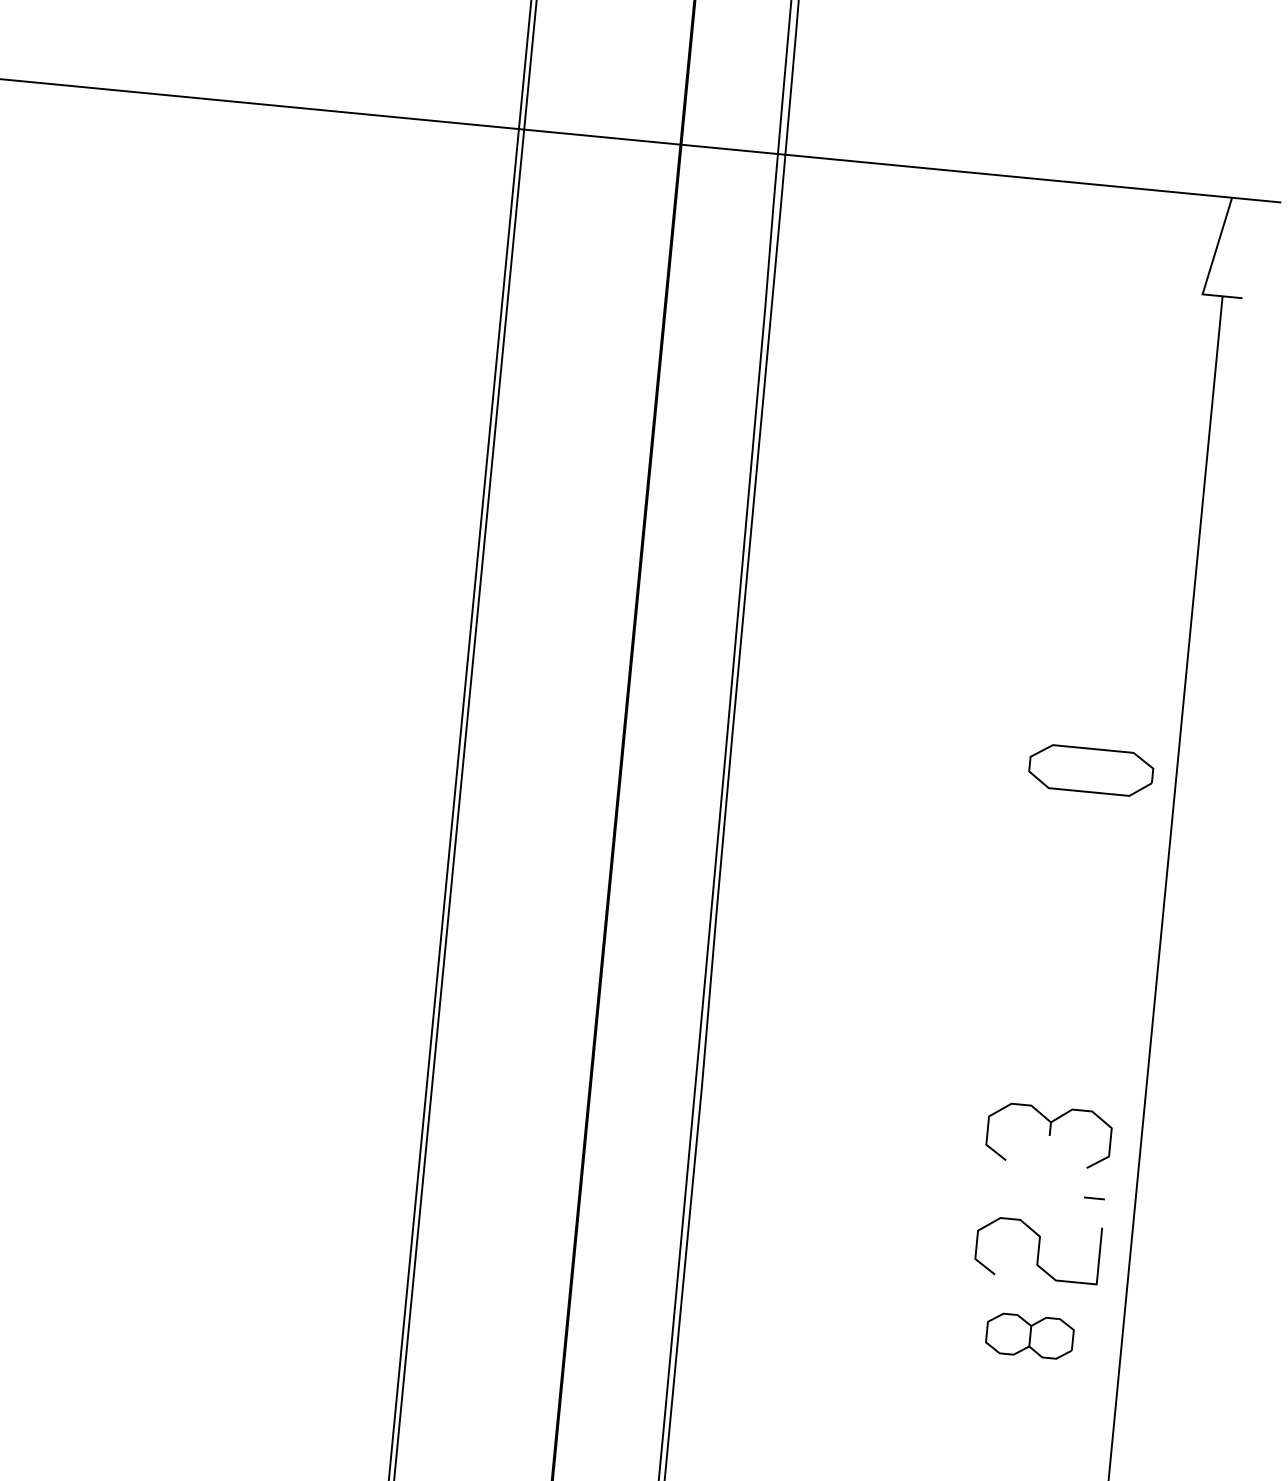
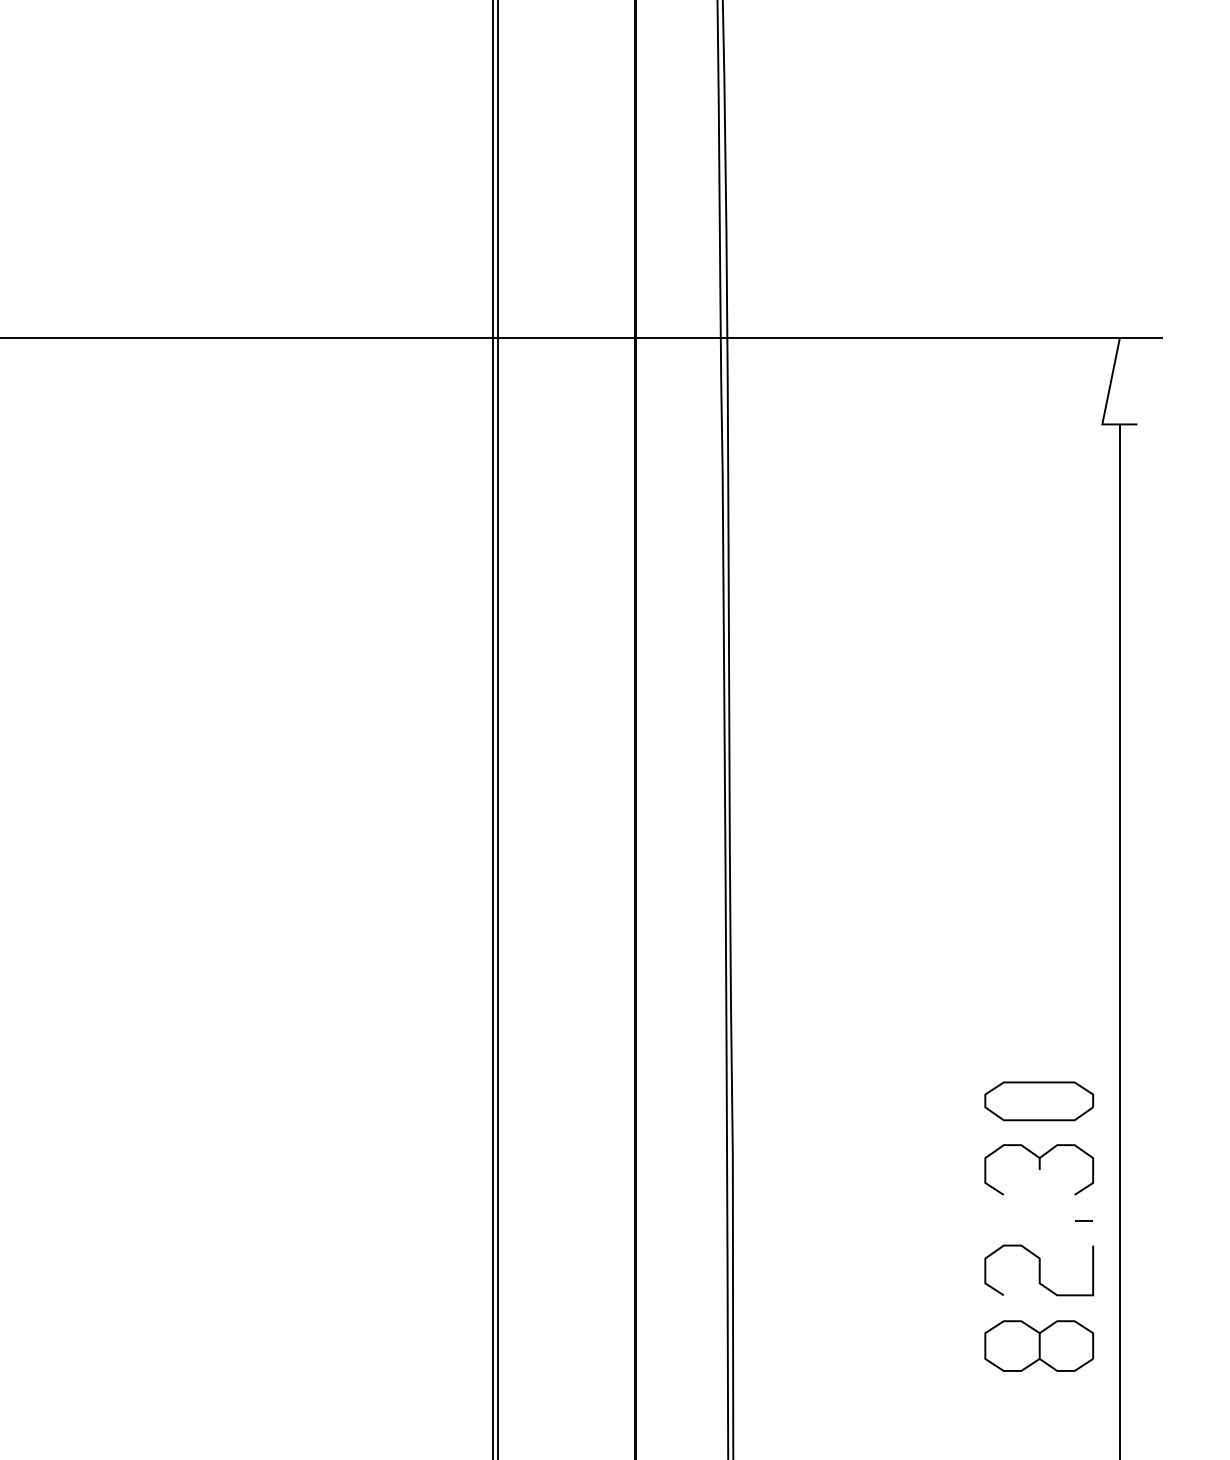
part: (1091, 770) -> (1039, 1101), moved
part: (1030, 1335) -> (1039, 1345), size x1.43

